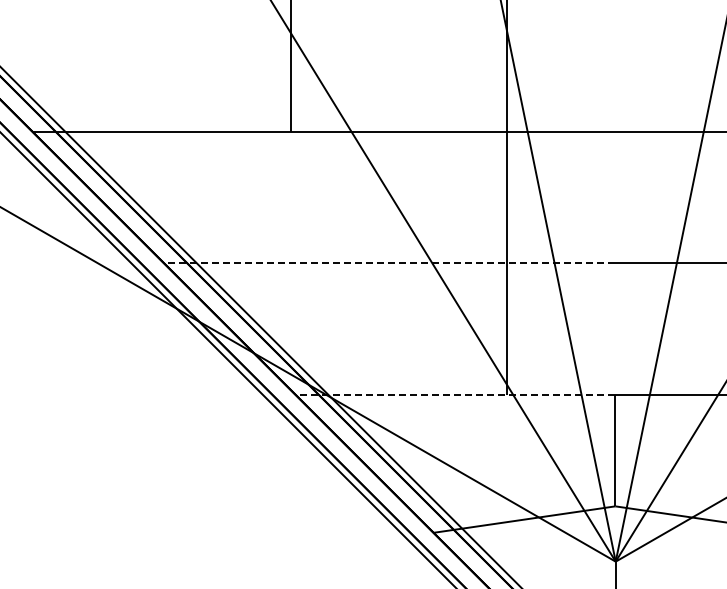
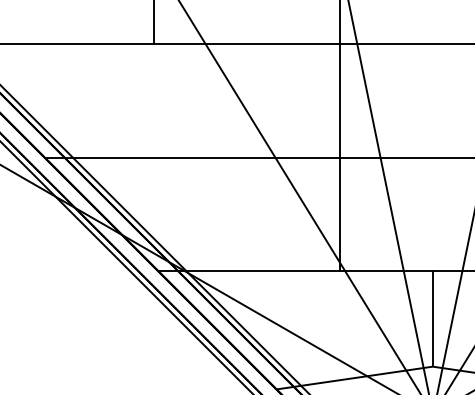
line: (389, 263) -> (238, 157), dashed -> solid
line: (455, 394) -> (295, 270), dashed -> solid

